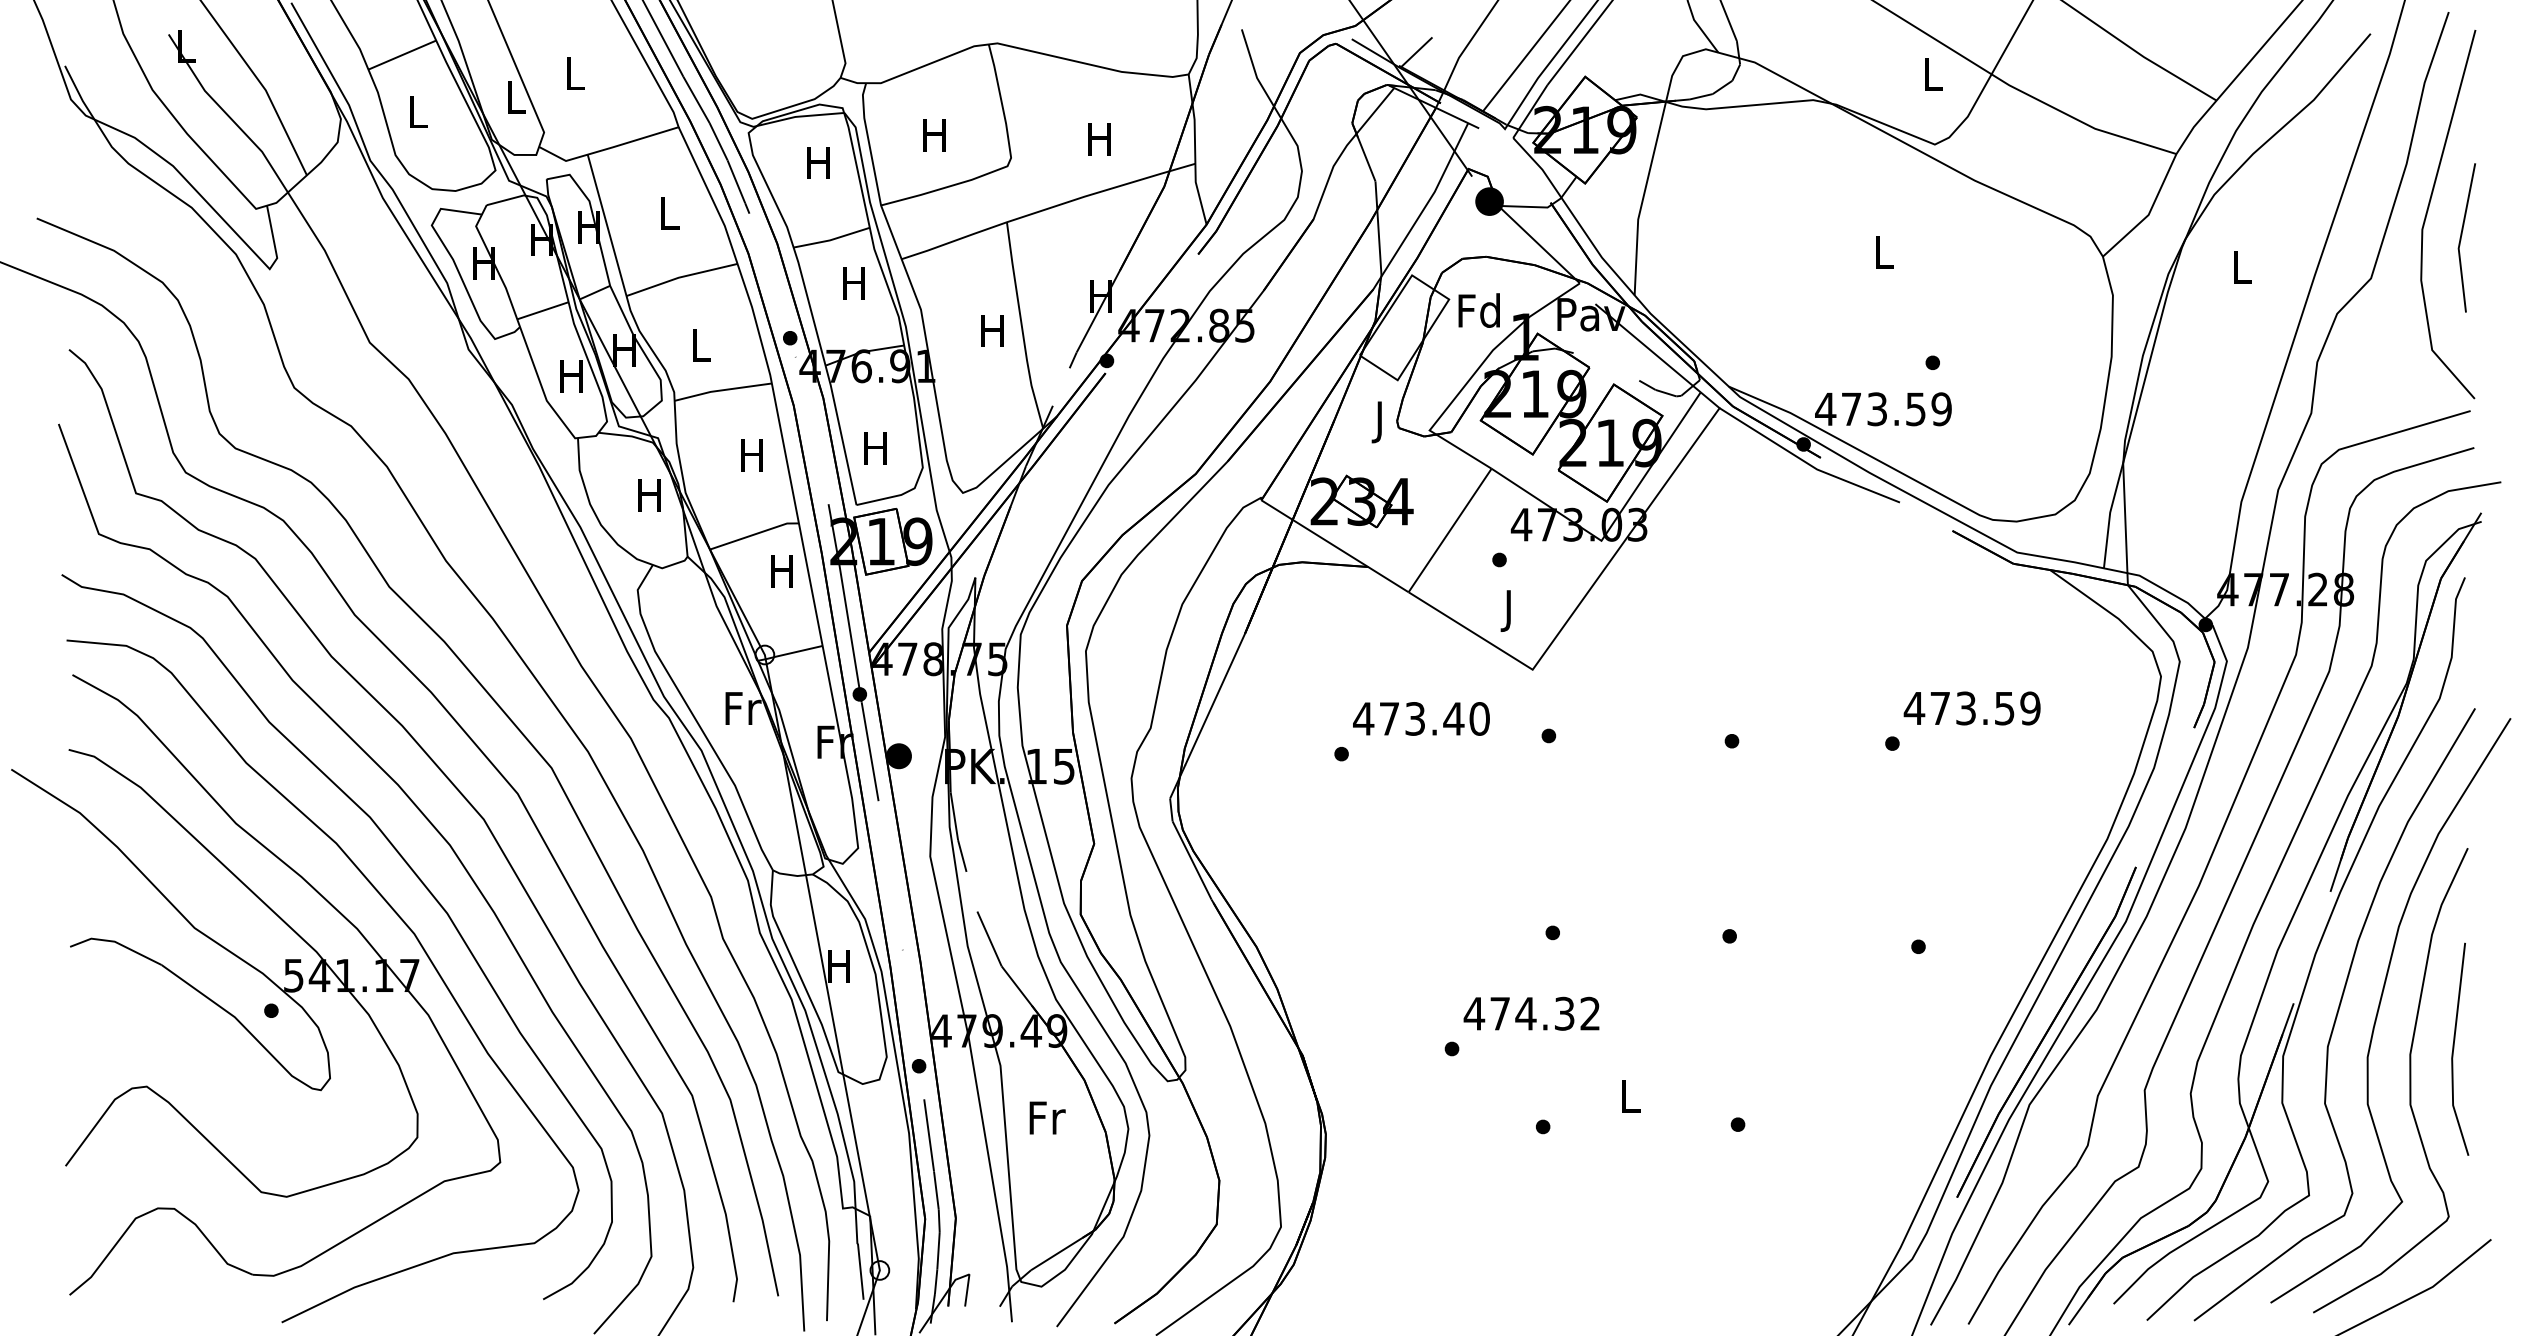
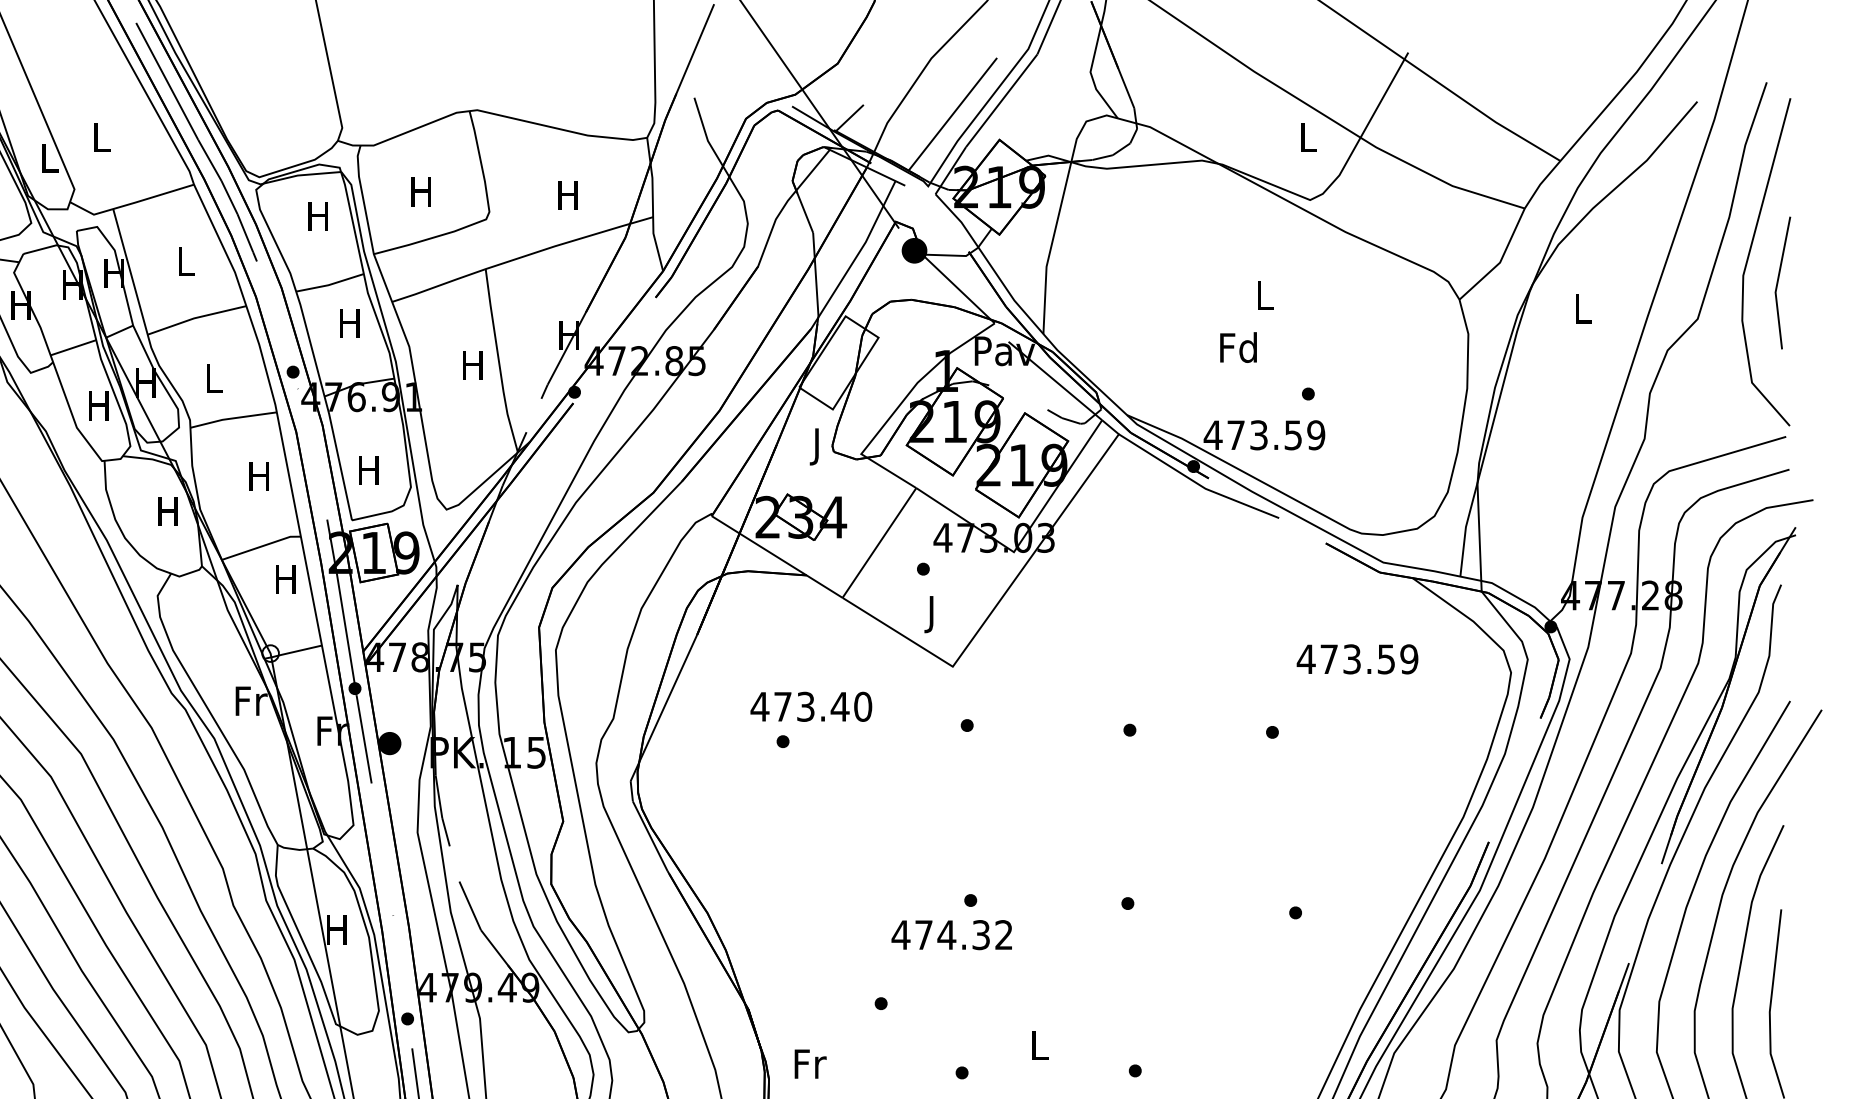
text: (1478, 310) -> (1237, 347), moved
text: (1971, 708) -> (1356, 659), moved
text: (1421, 718) -> (811, 706), moved
text: (1531, 1013) -> (951, 934), moved
text: (1047, 1117) -> (810, 1063), moved

